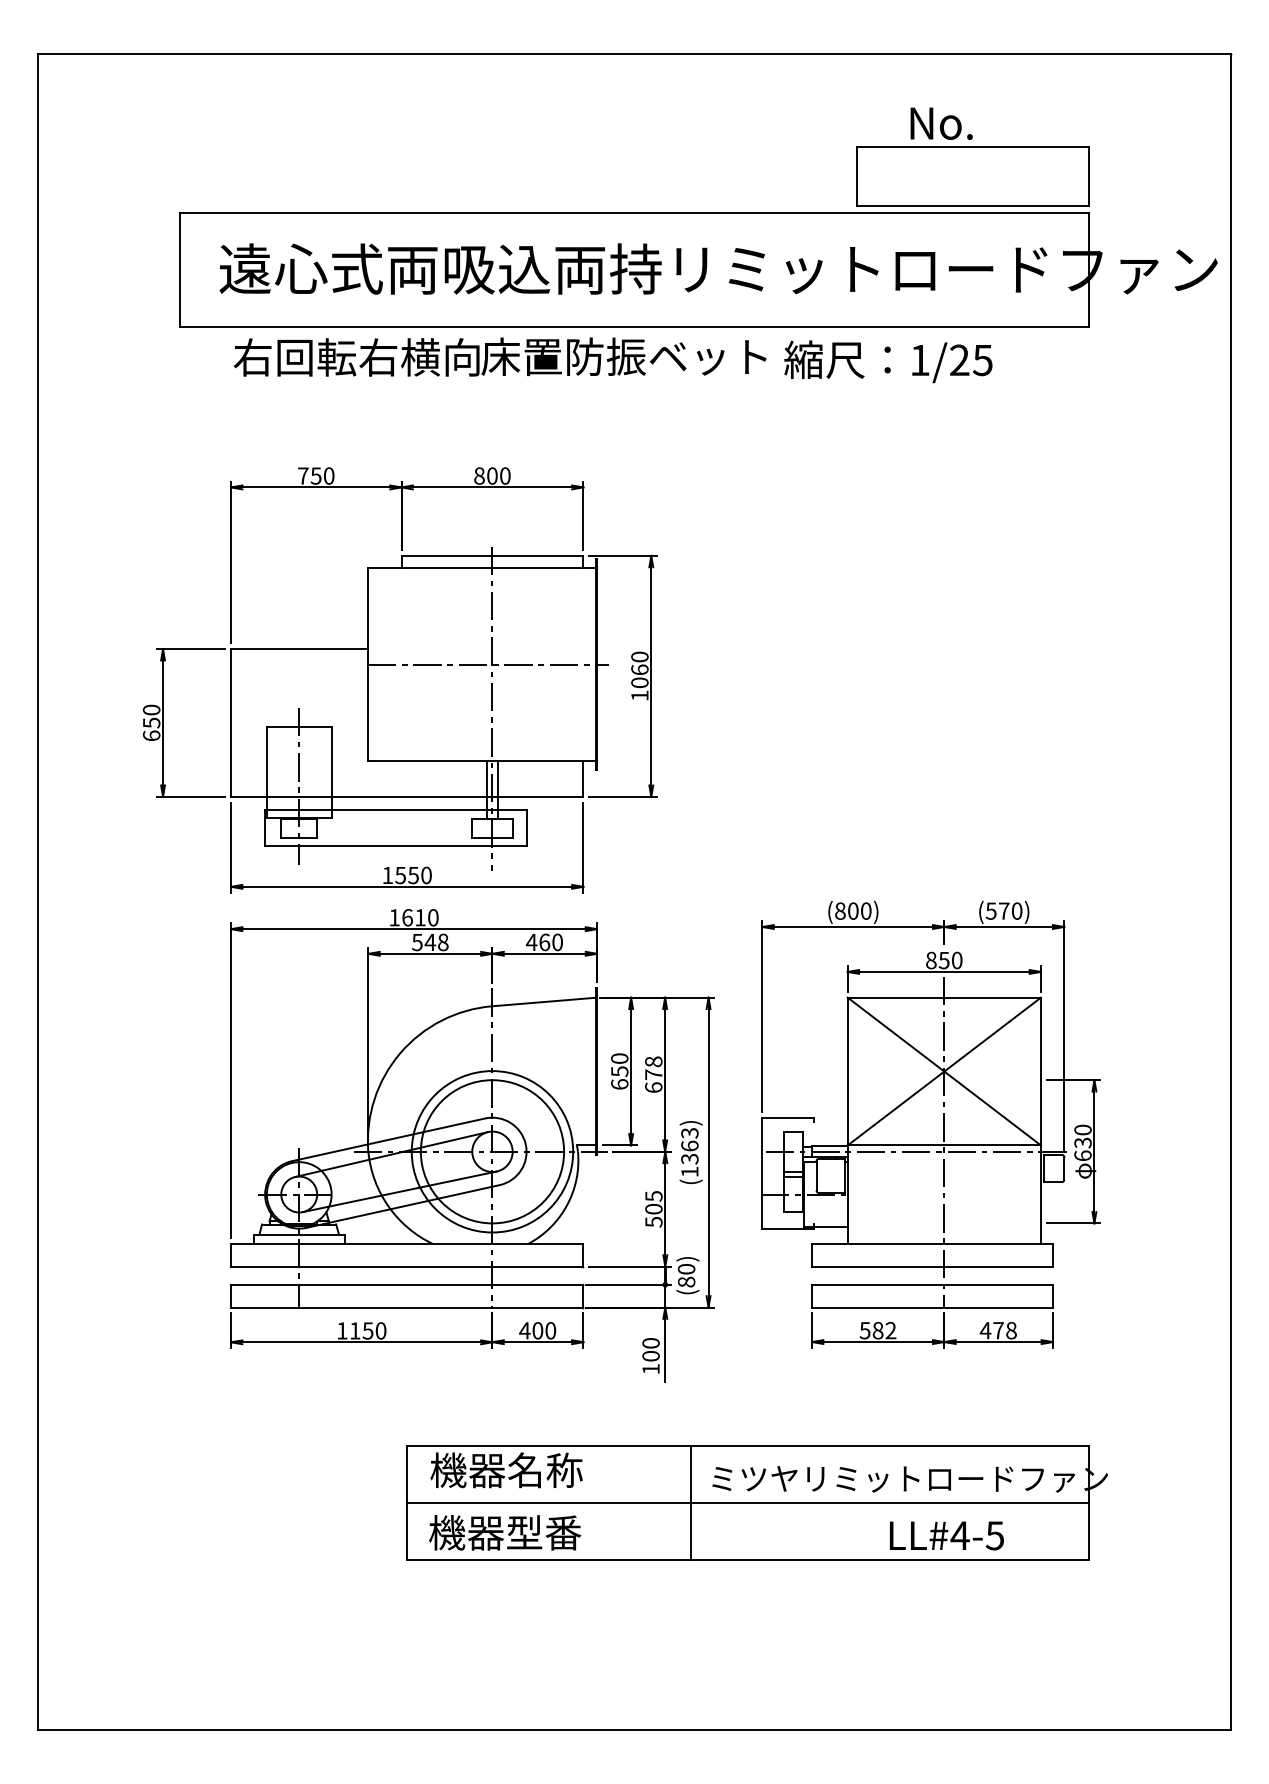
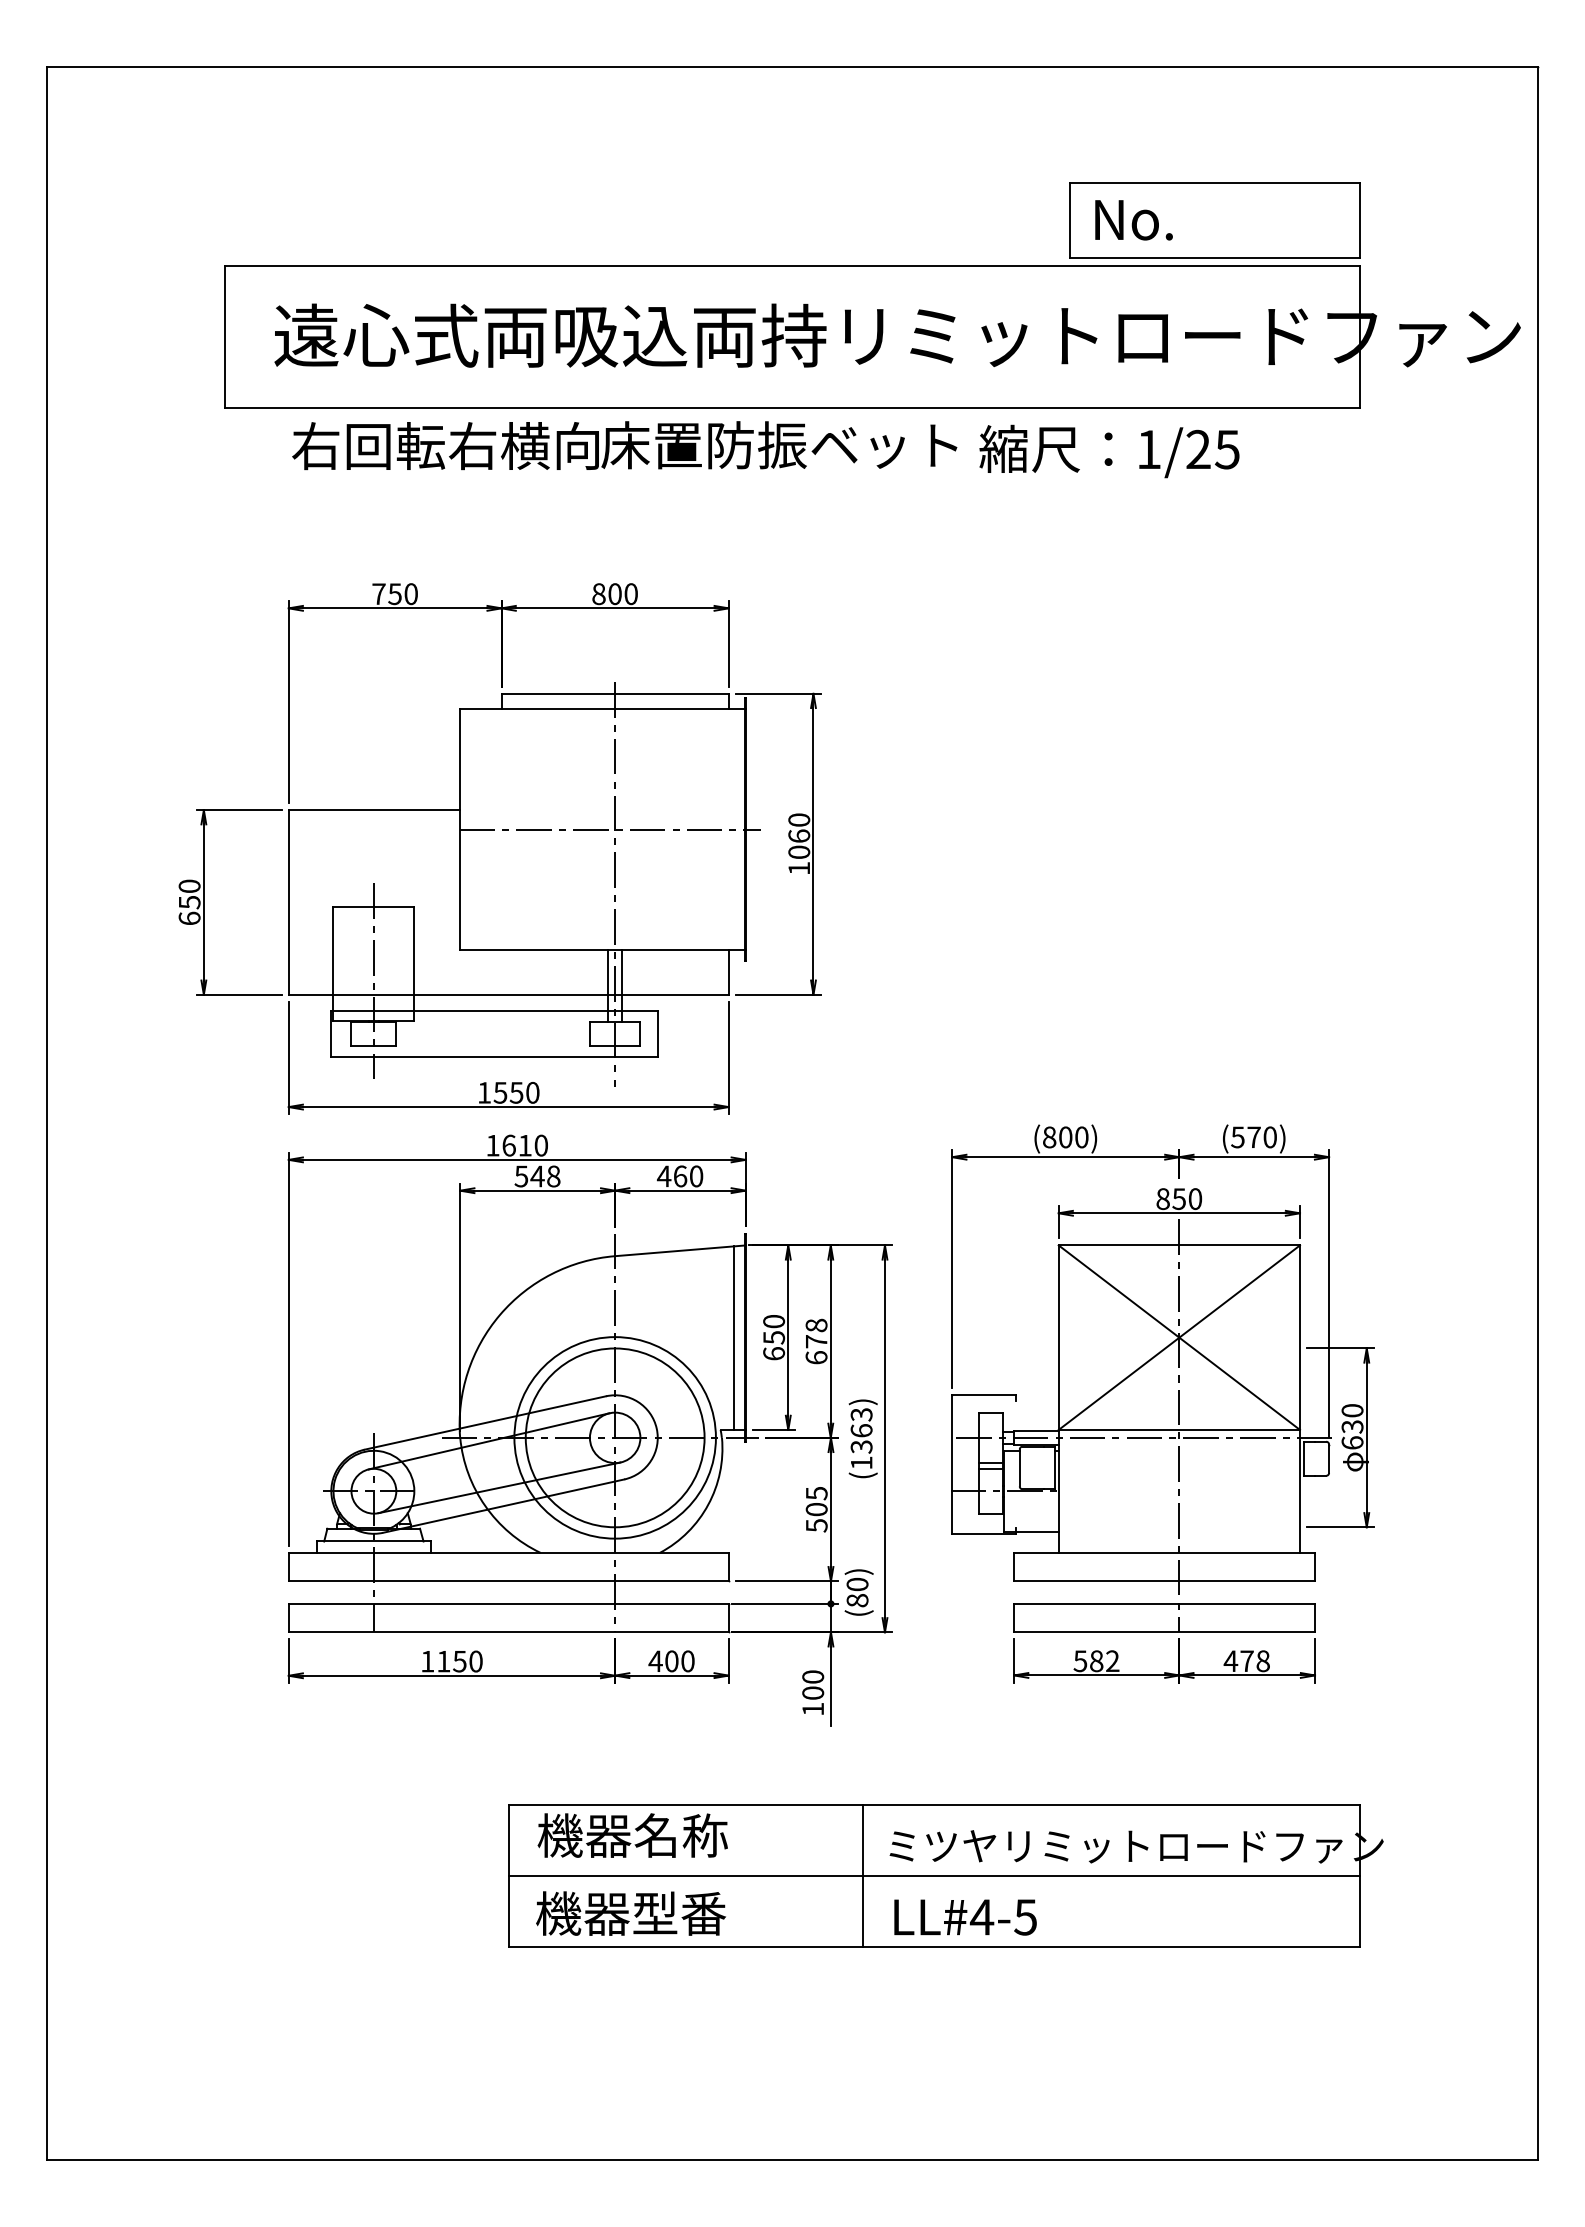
text: (941, 123) -> (1133, 220), moved
line: (588, 1071) -> (734, 1337), added
text: (946, 1535) -> (965, 1917), moved

